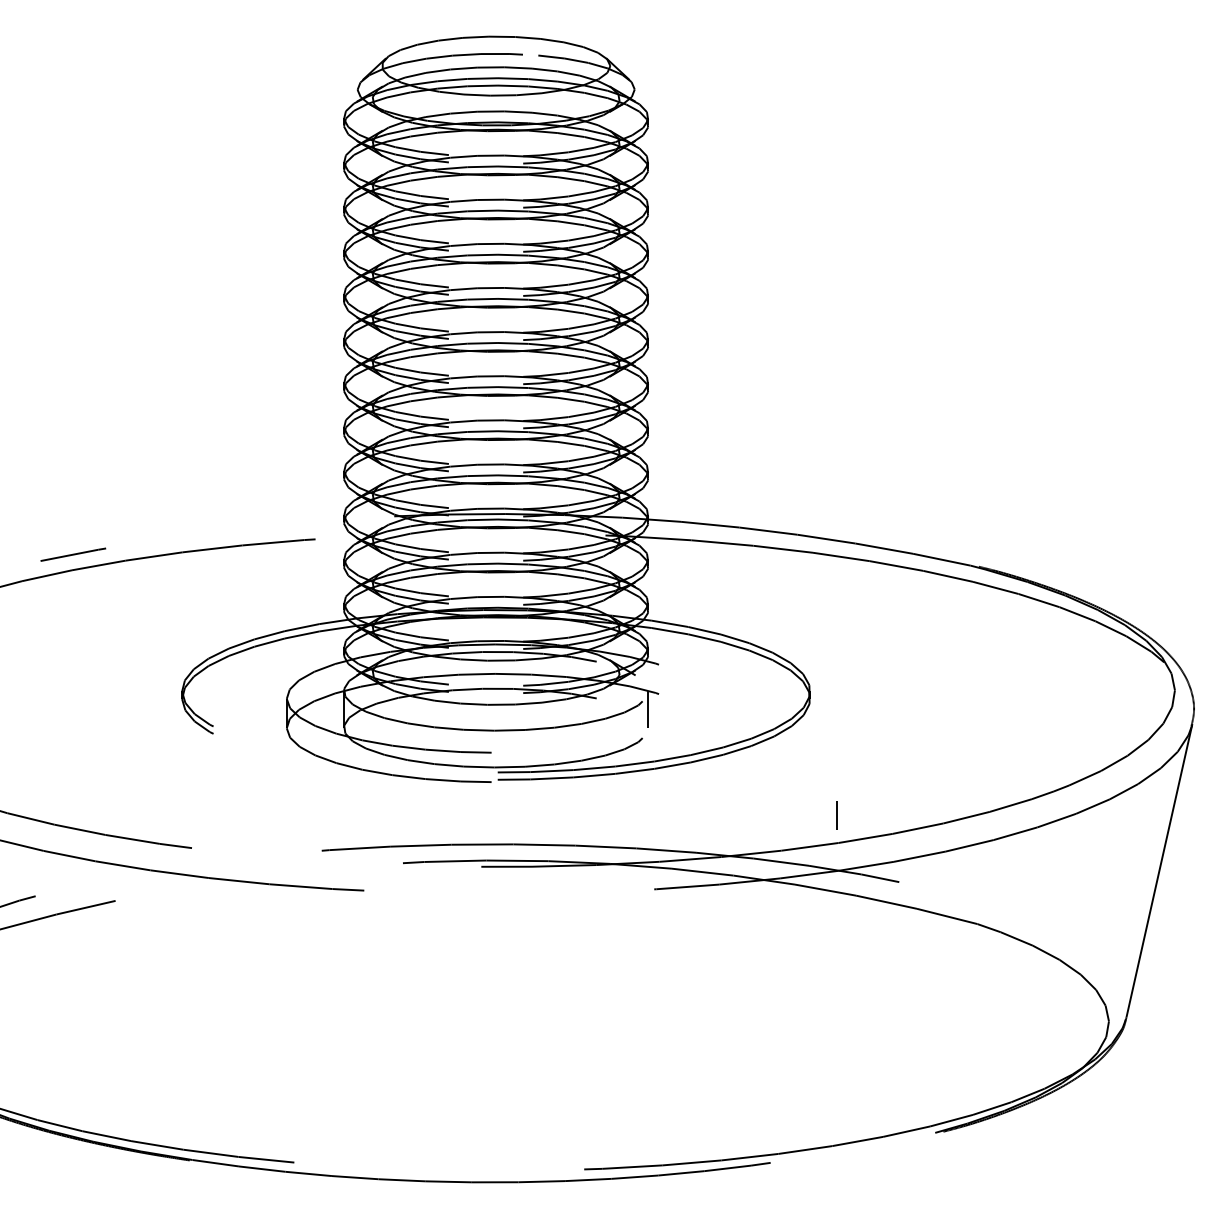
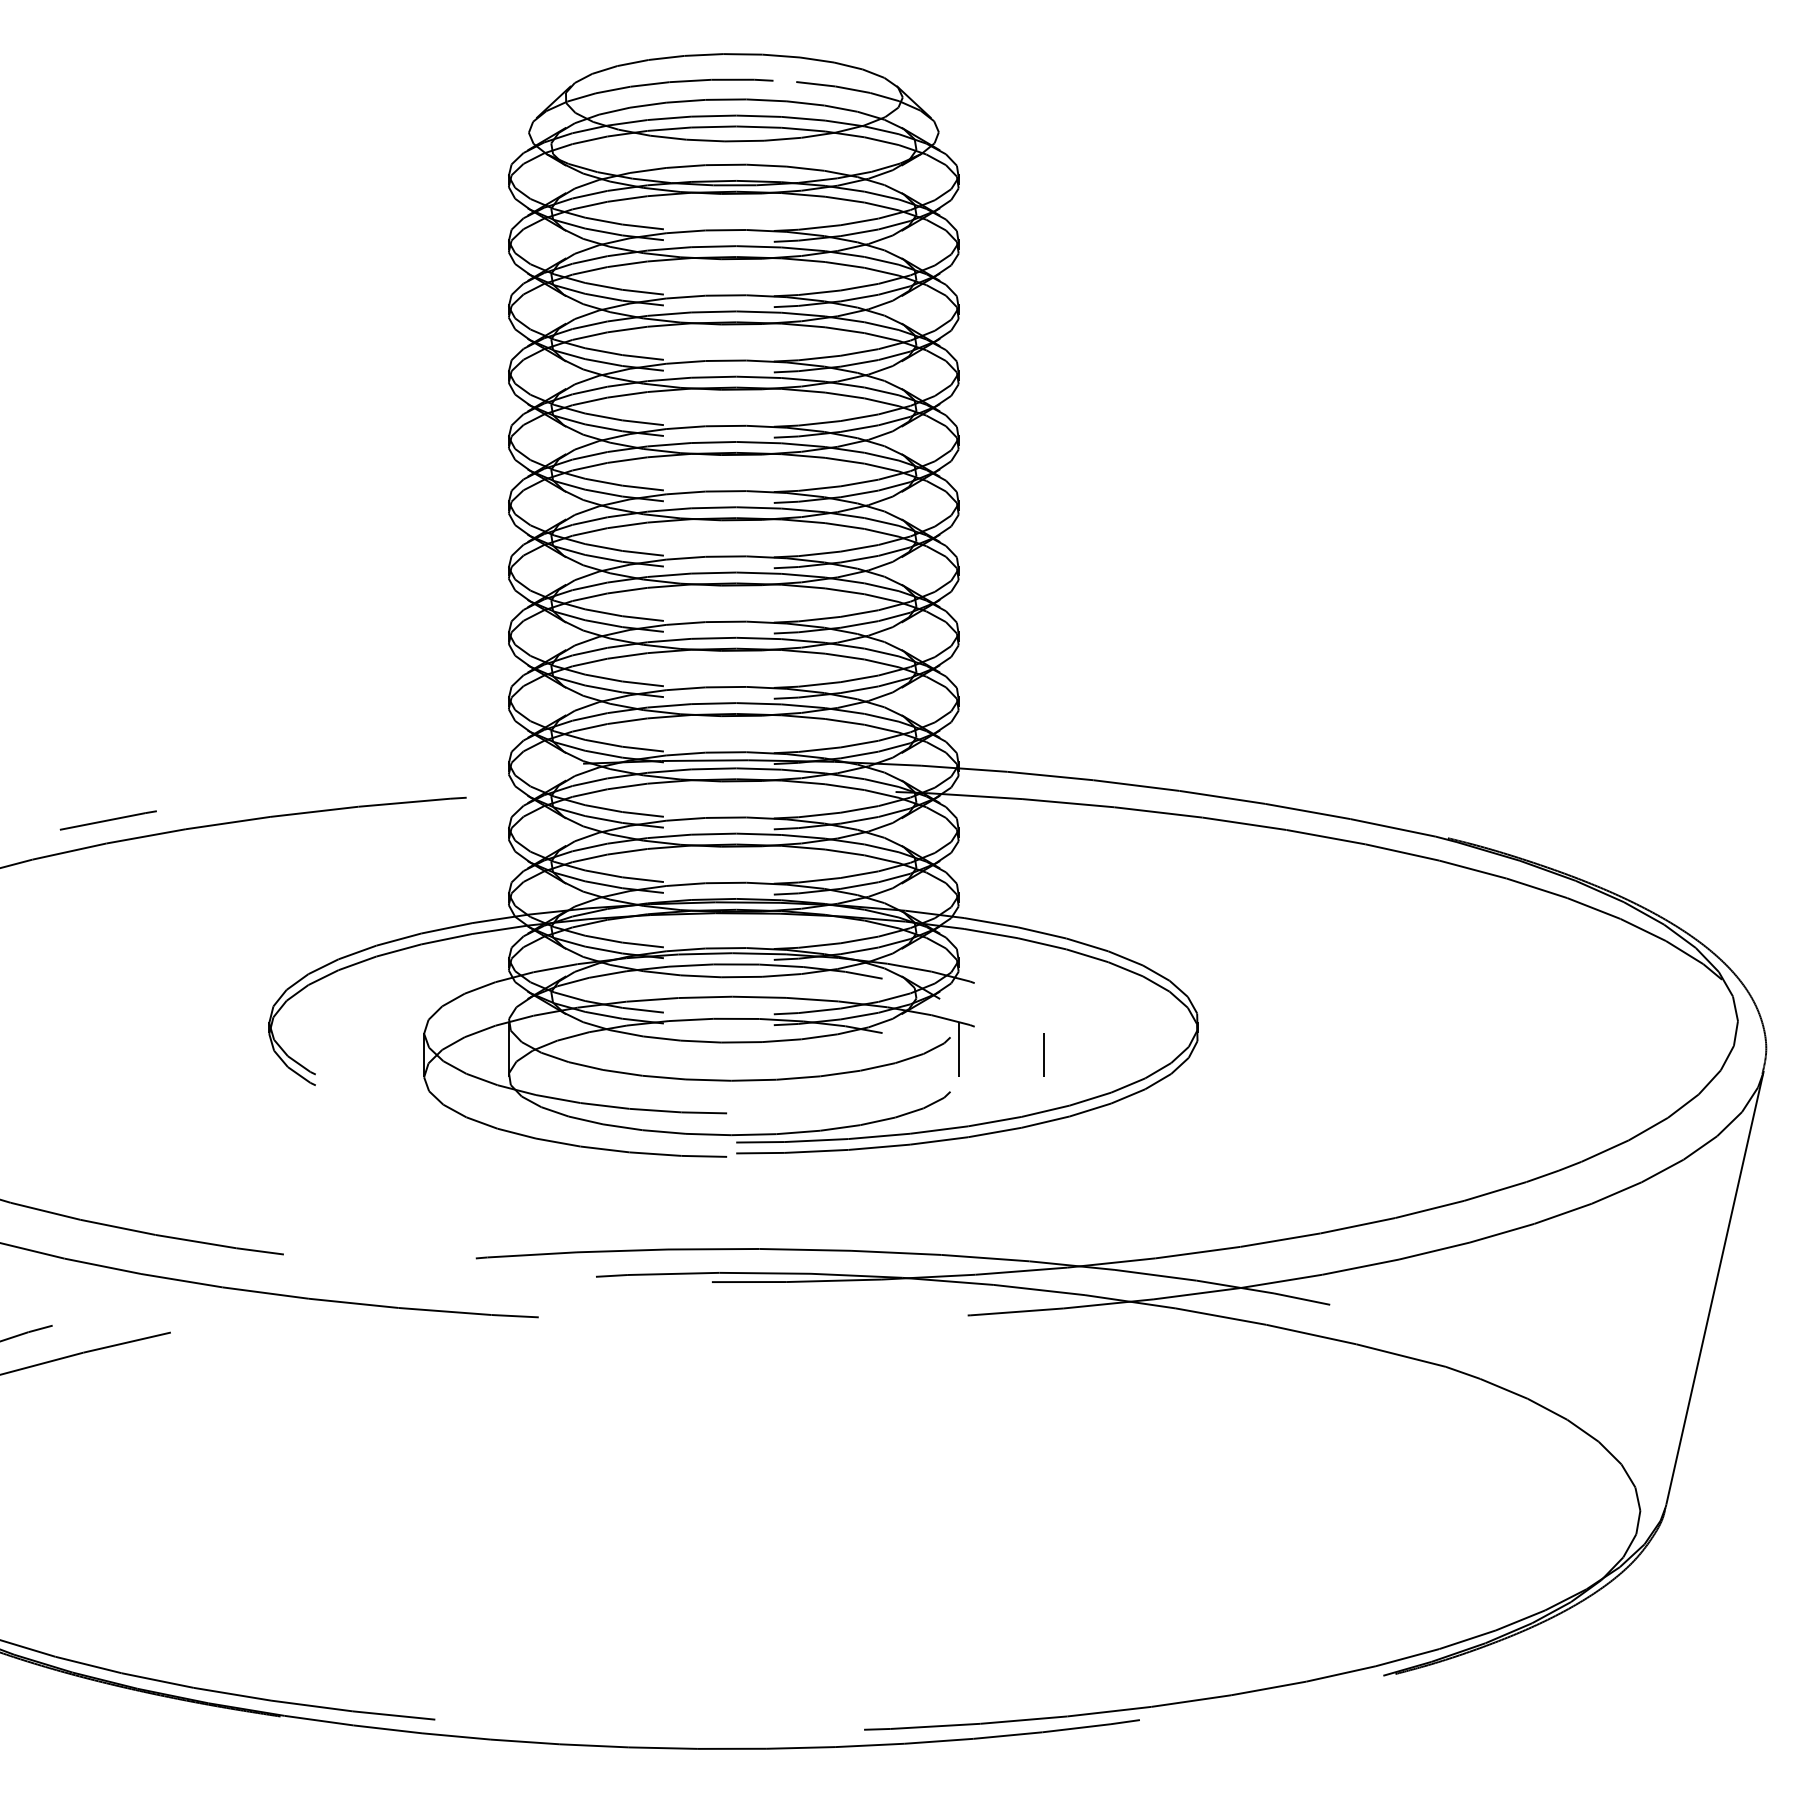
line: (836, 815) -> (1043, 1055), moved

